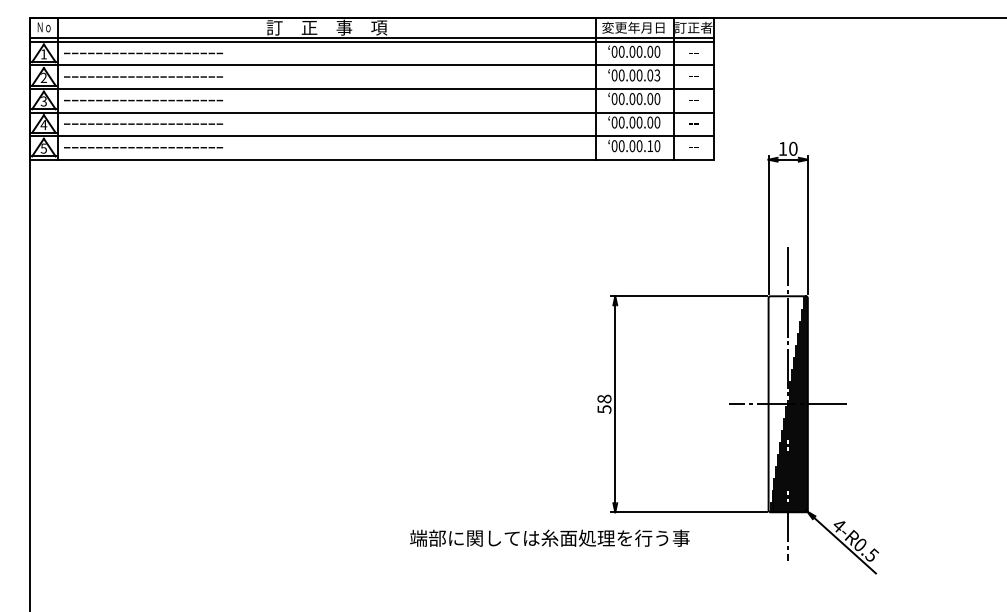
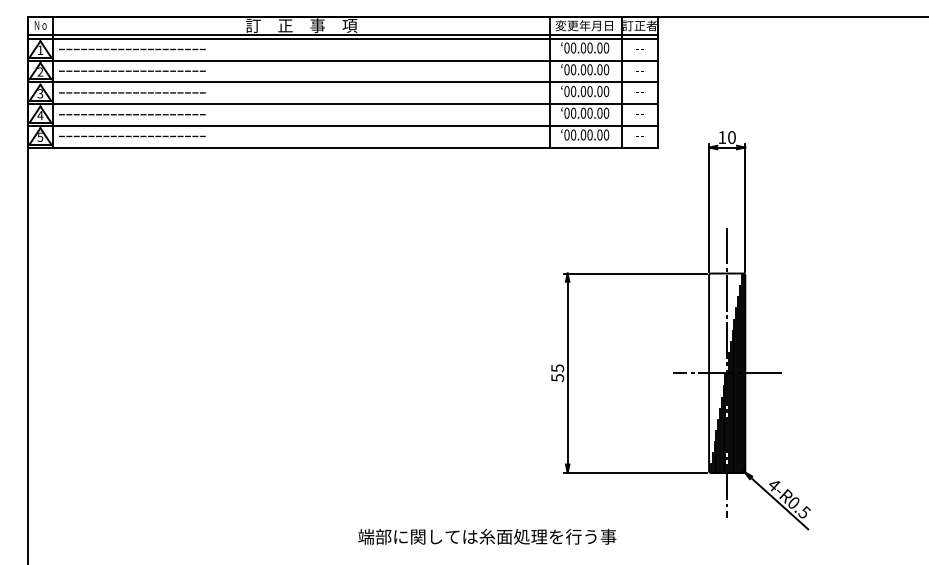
text: (657, 75) -> (606, 69), 00.00.03 -> 00.00.00
text: (649, 145) -> (599, 134), 00.00.10 -> 00.00.00
text: (604, 399) -> (557, 368), 58 -> 55
text: (550, 537) -> (487, 536), moved

